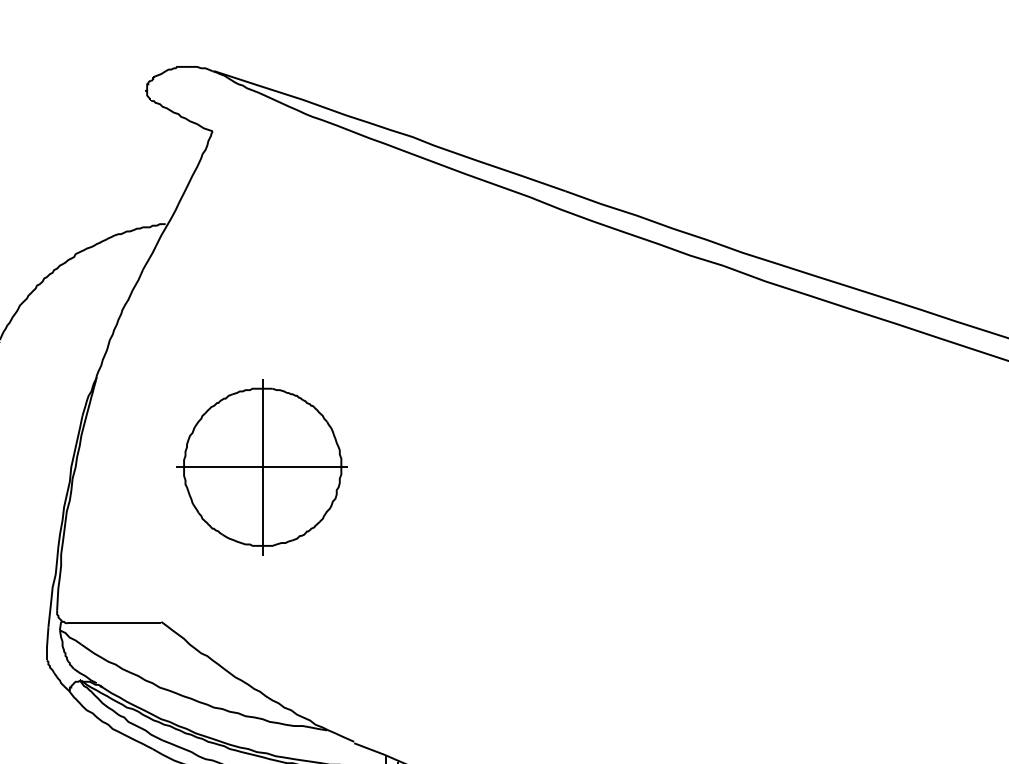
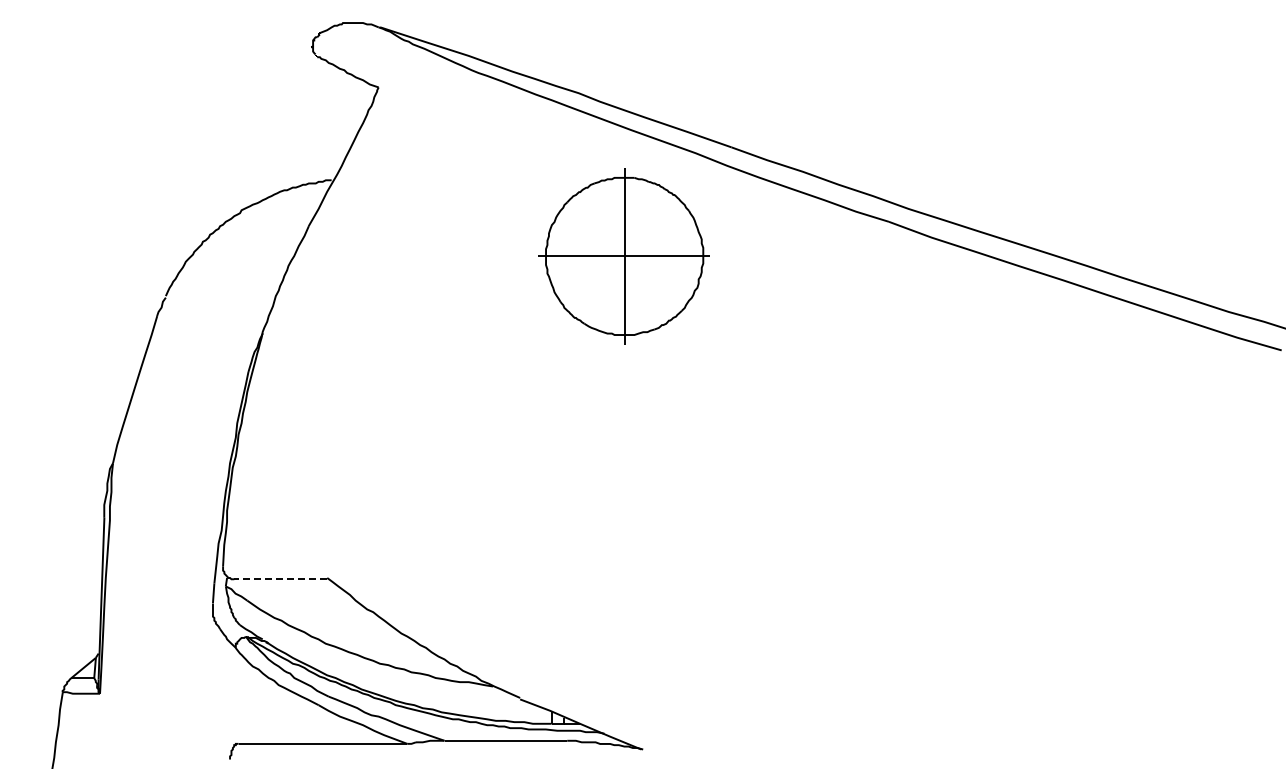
part: (261, 467) -> (623, 256), moved
line: (114, 623) -> (280, 579), solid -> dashed

